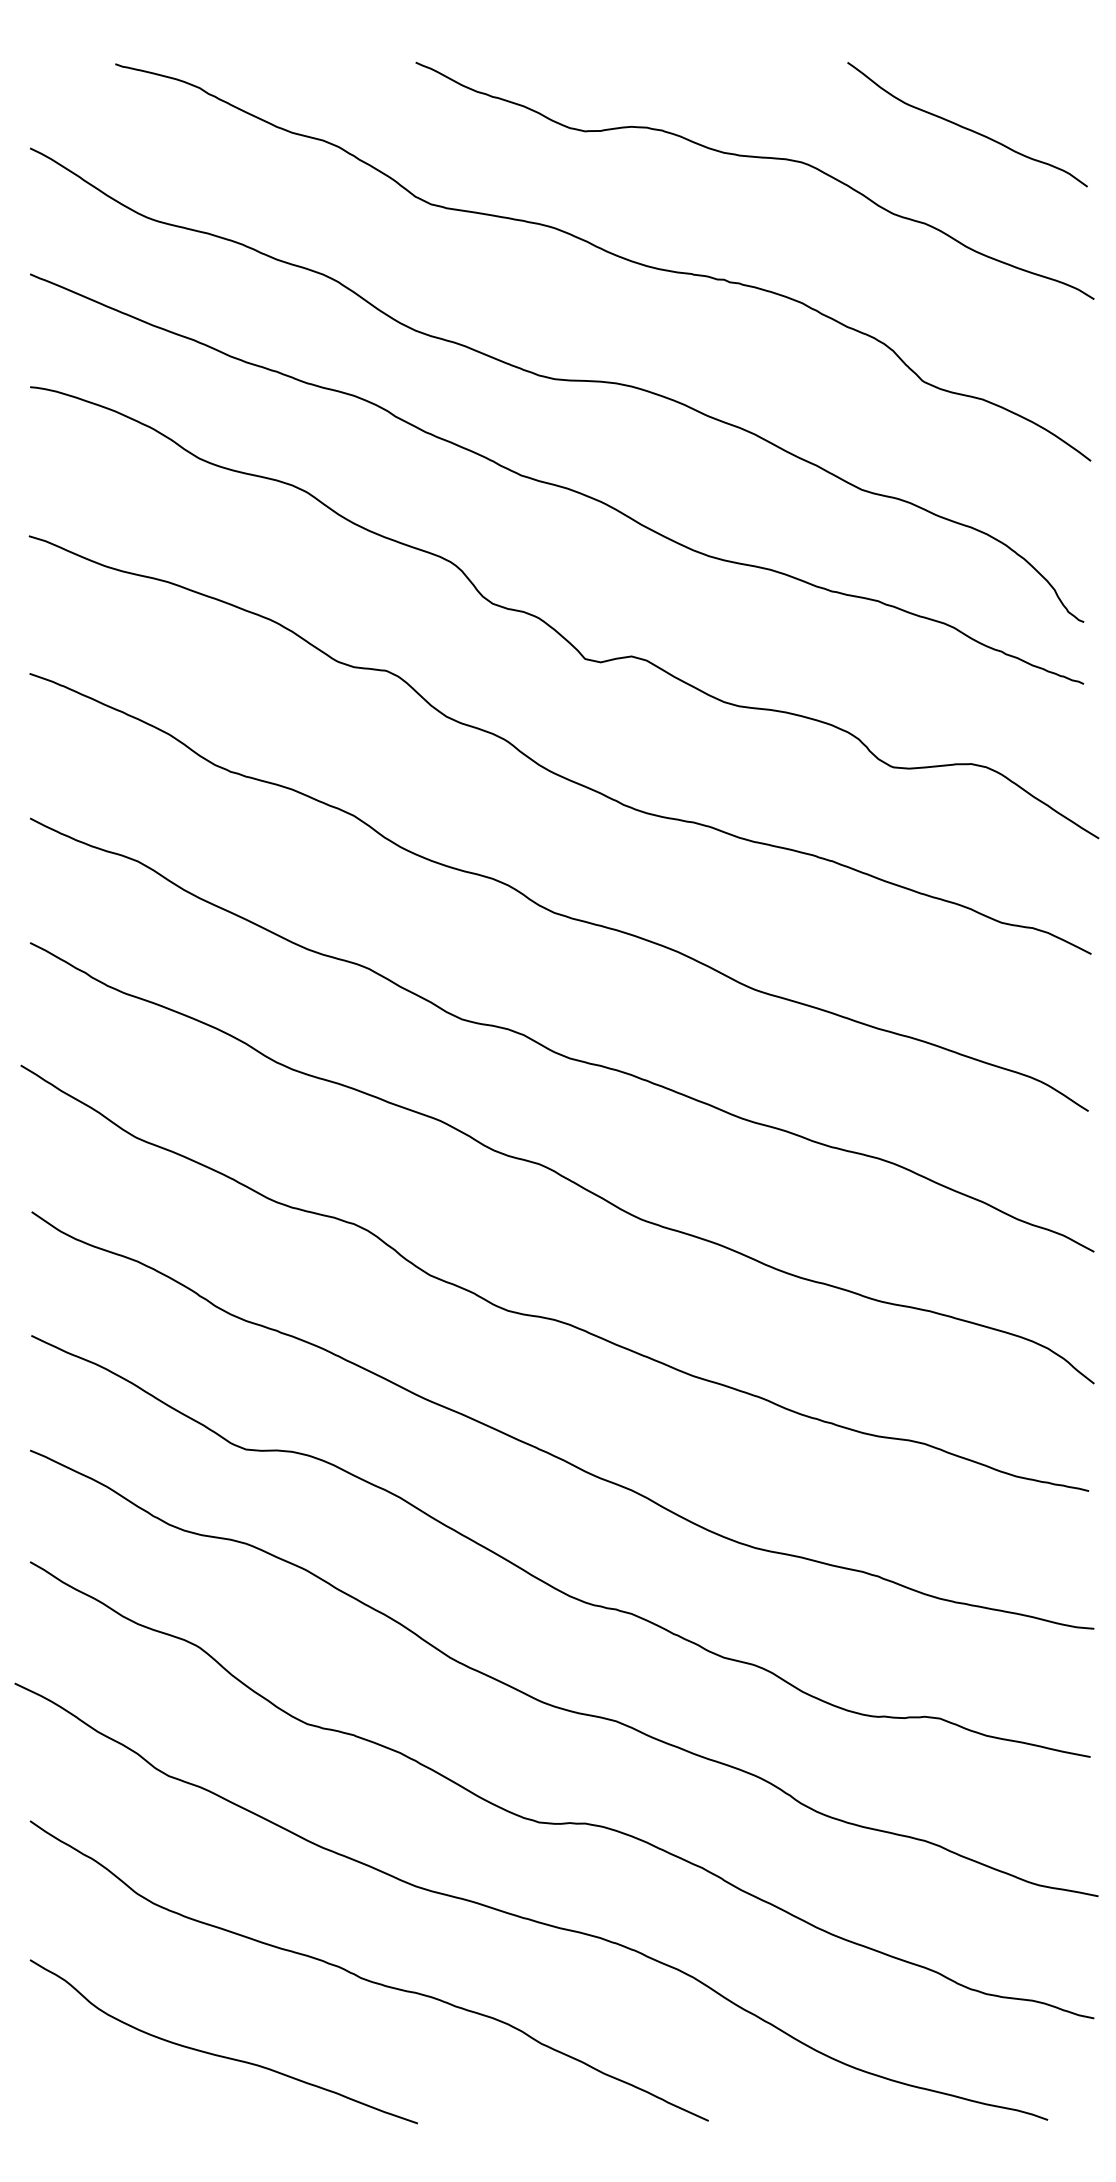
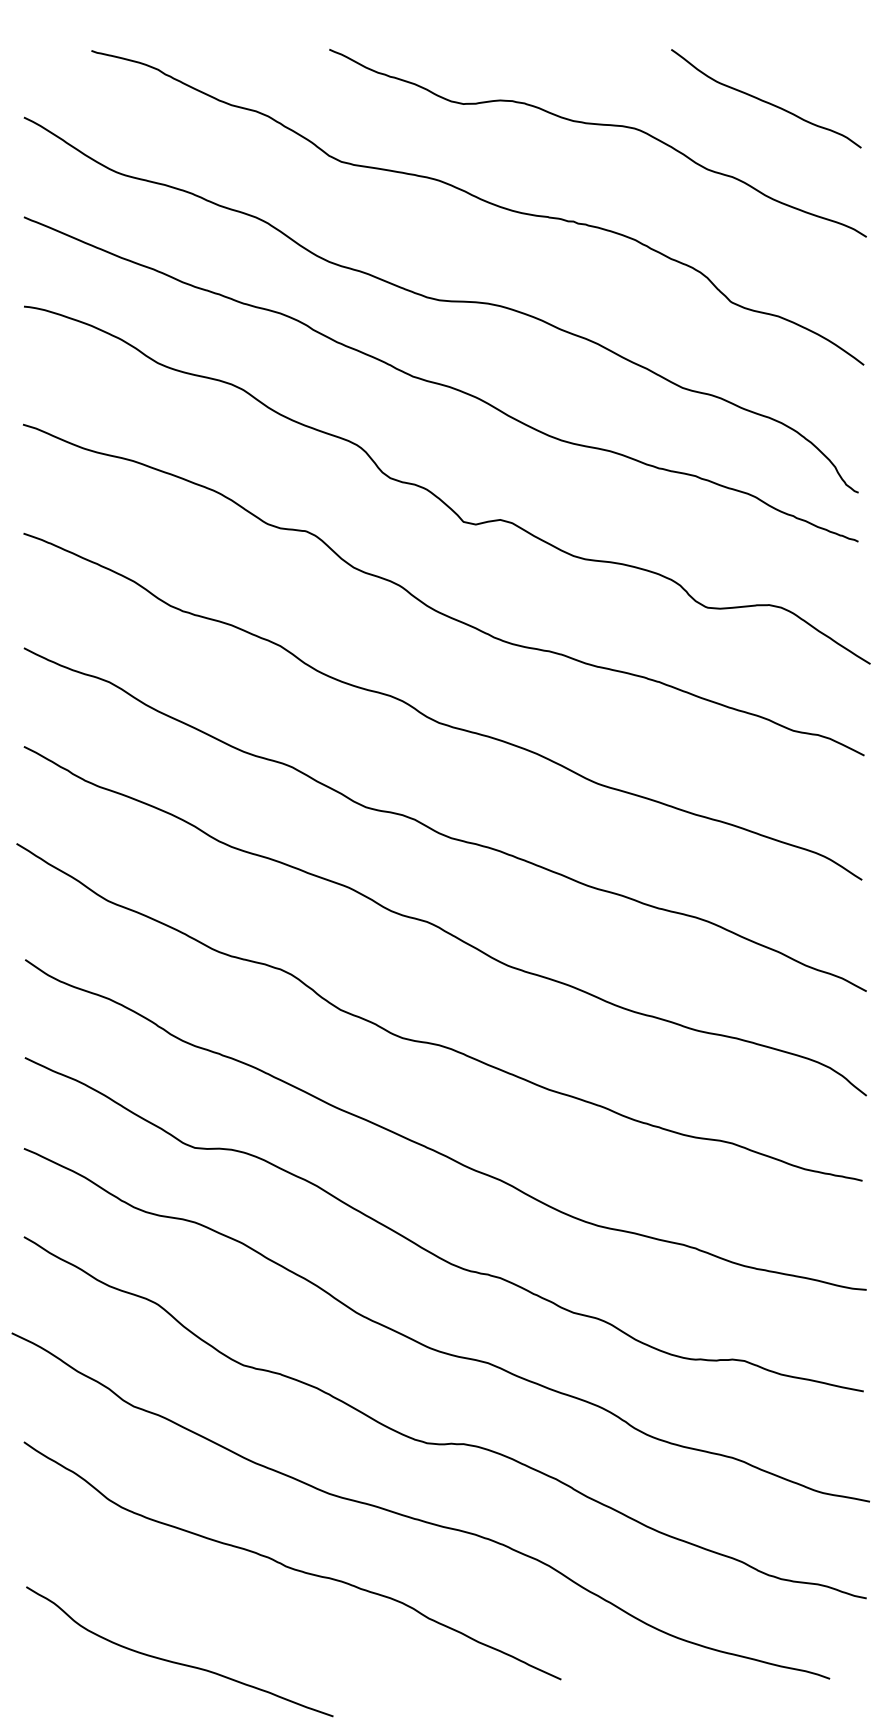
curve: (218, 2054) -> (175, 1661), moved

